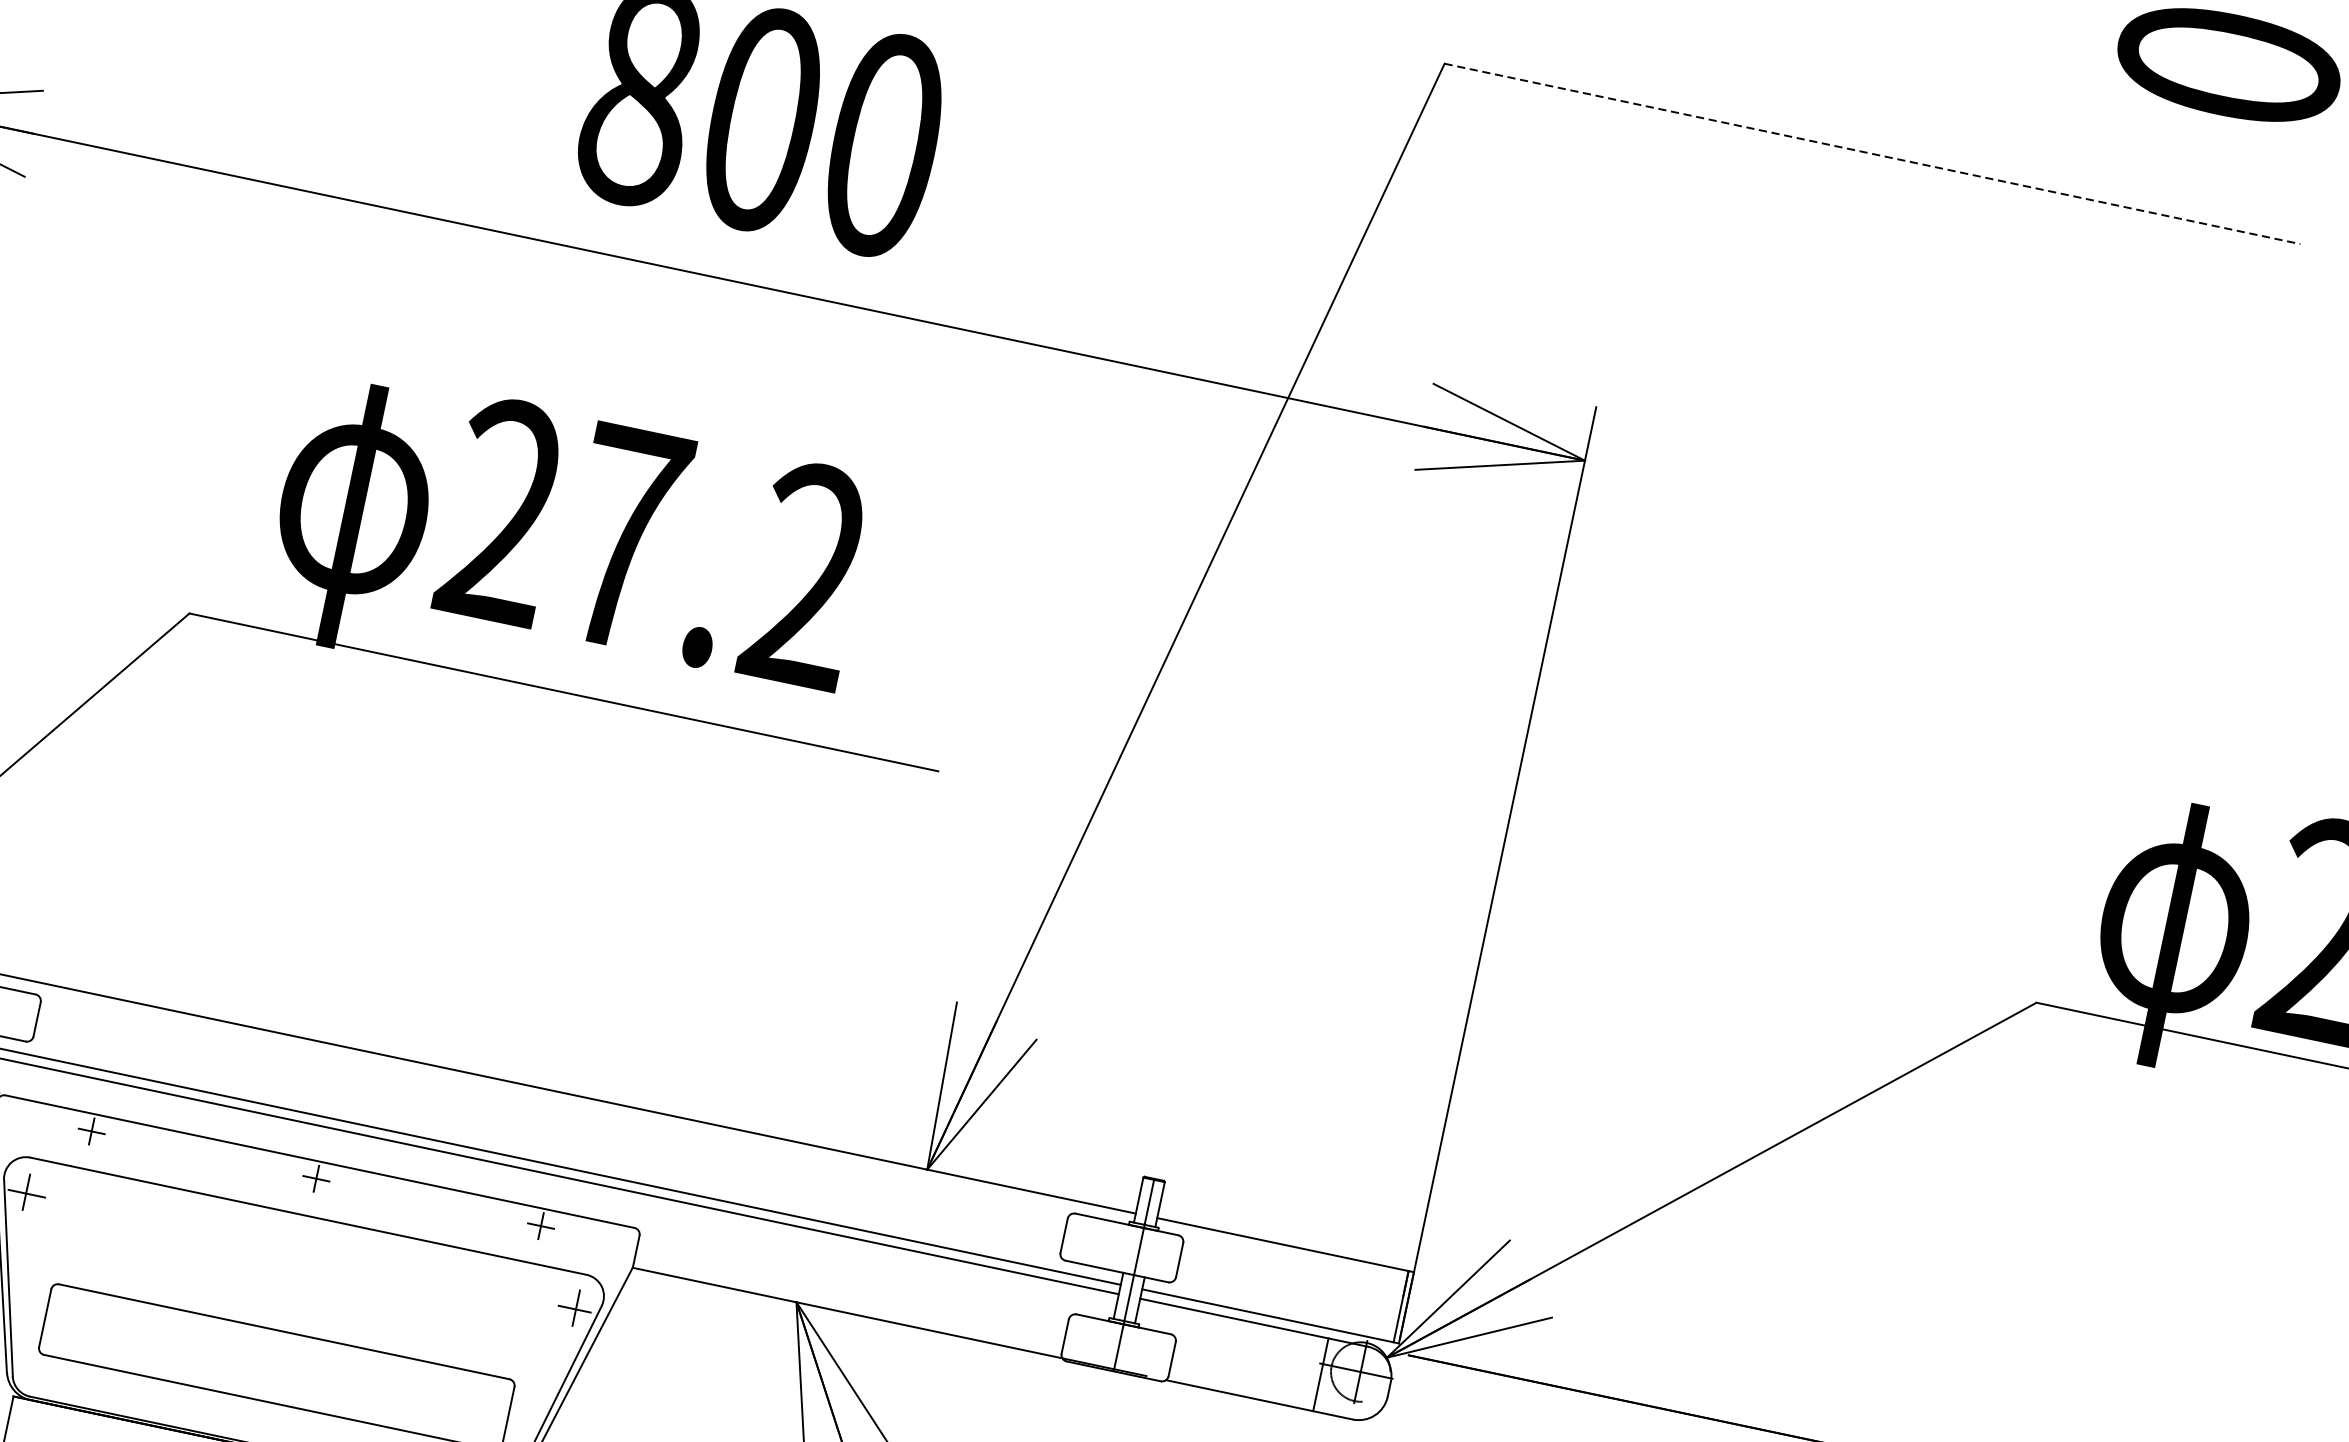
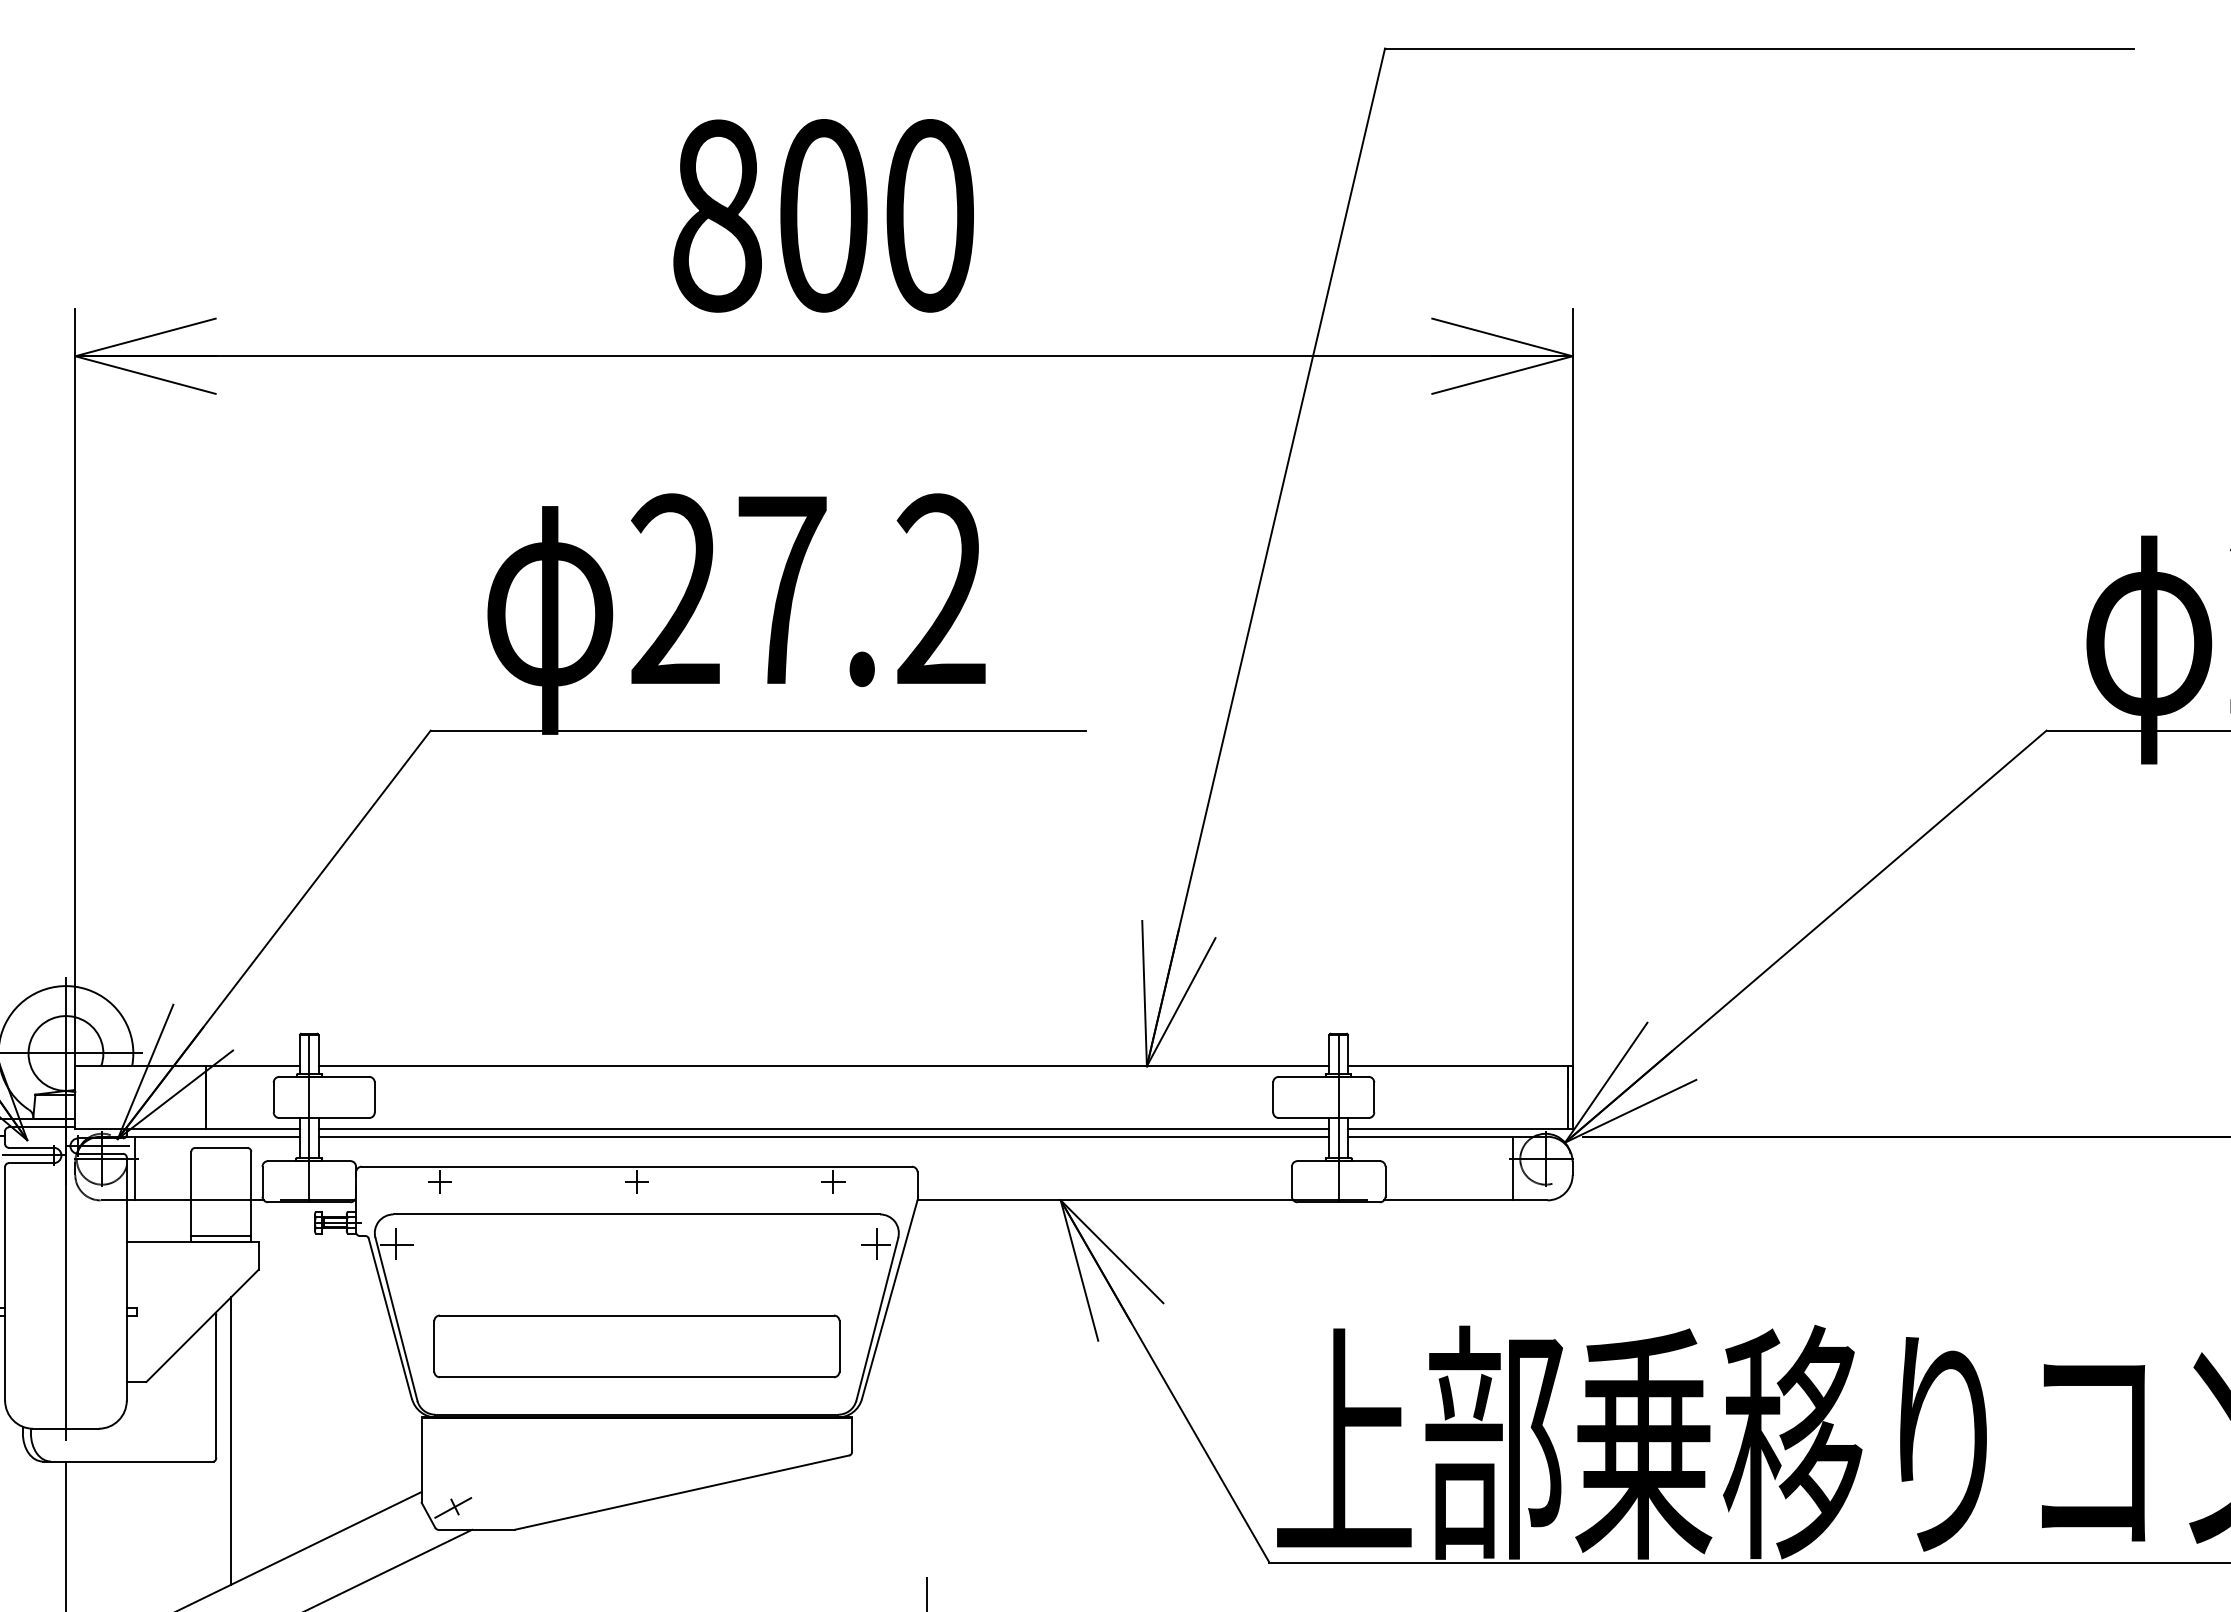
line: (1872, 153) -> (1759, 48), dashed -> solid

